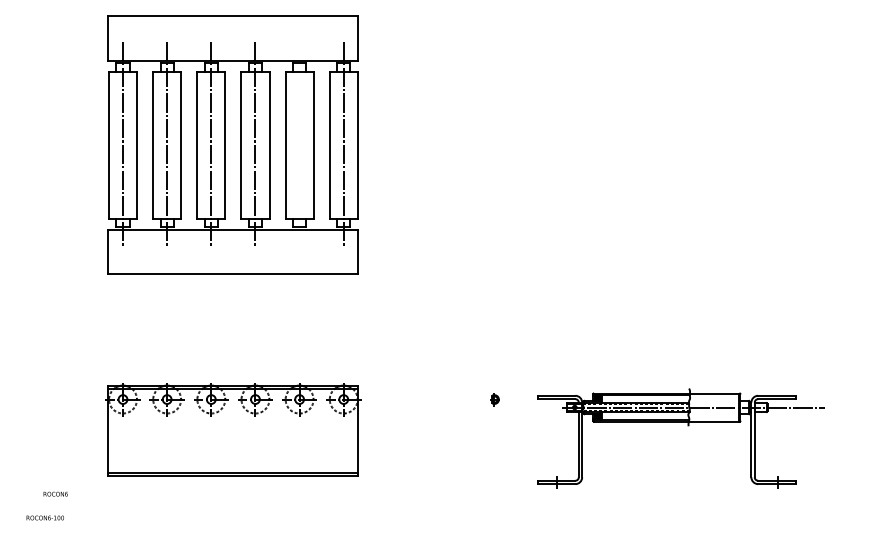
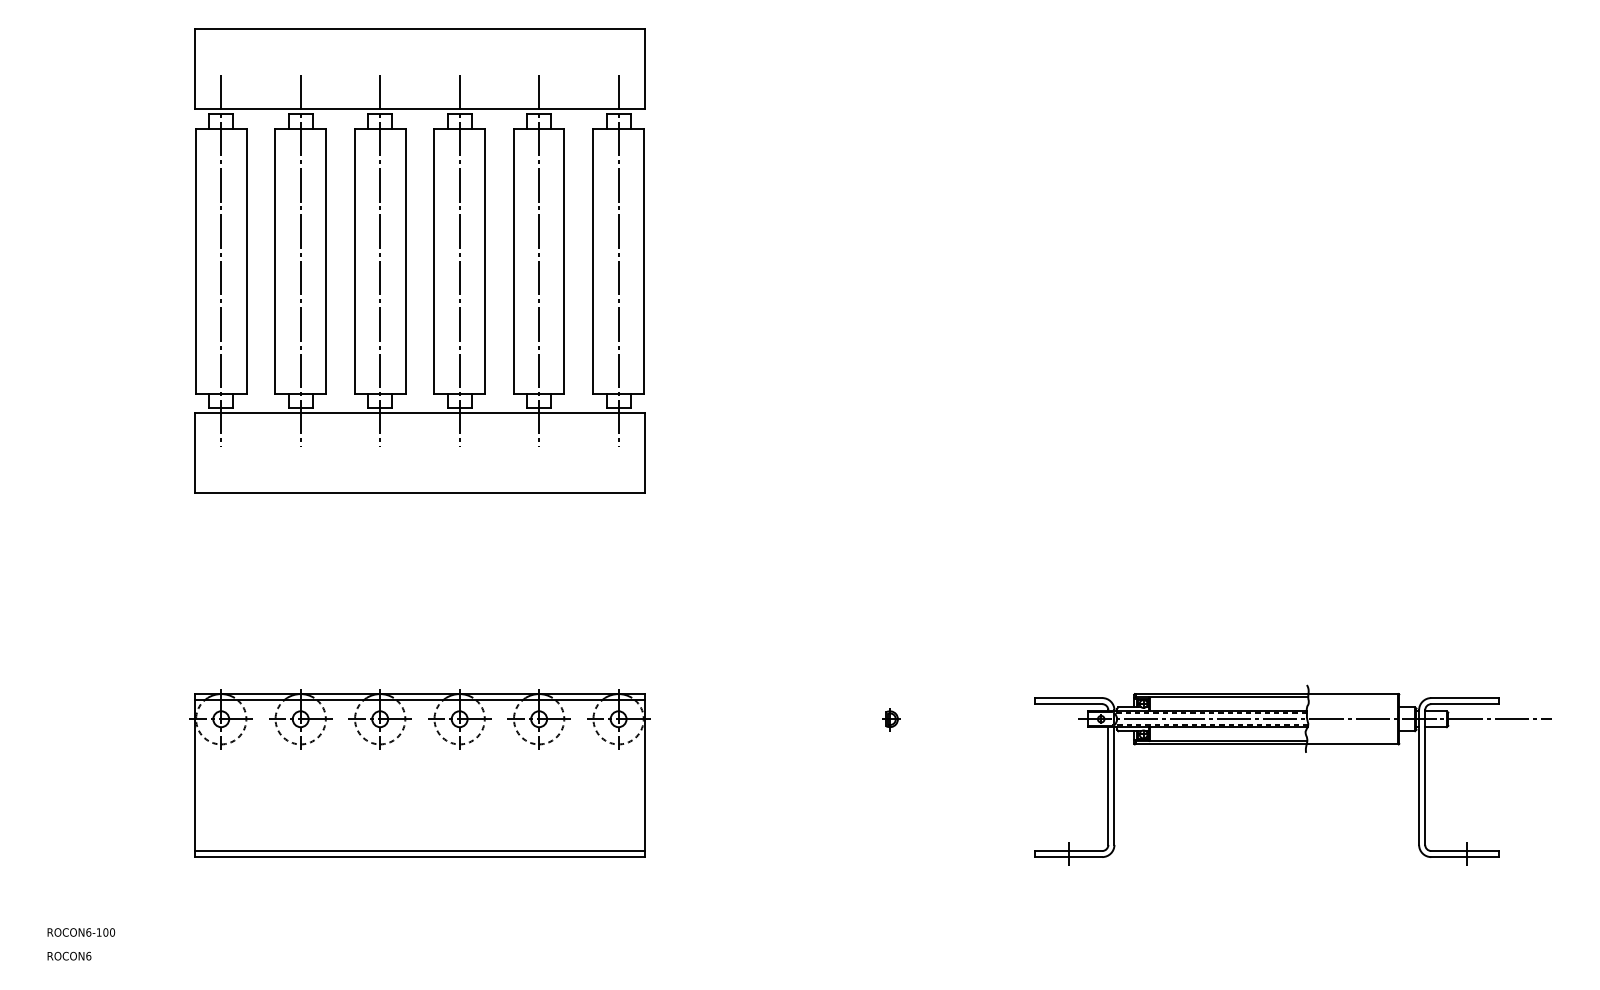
line: (299, 144) -> (538, 260), added
part: (687, 426) -> (1304, 753), moved
text: (55, 493) -> (69, 954), moved

